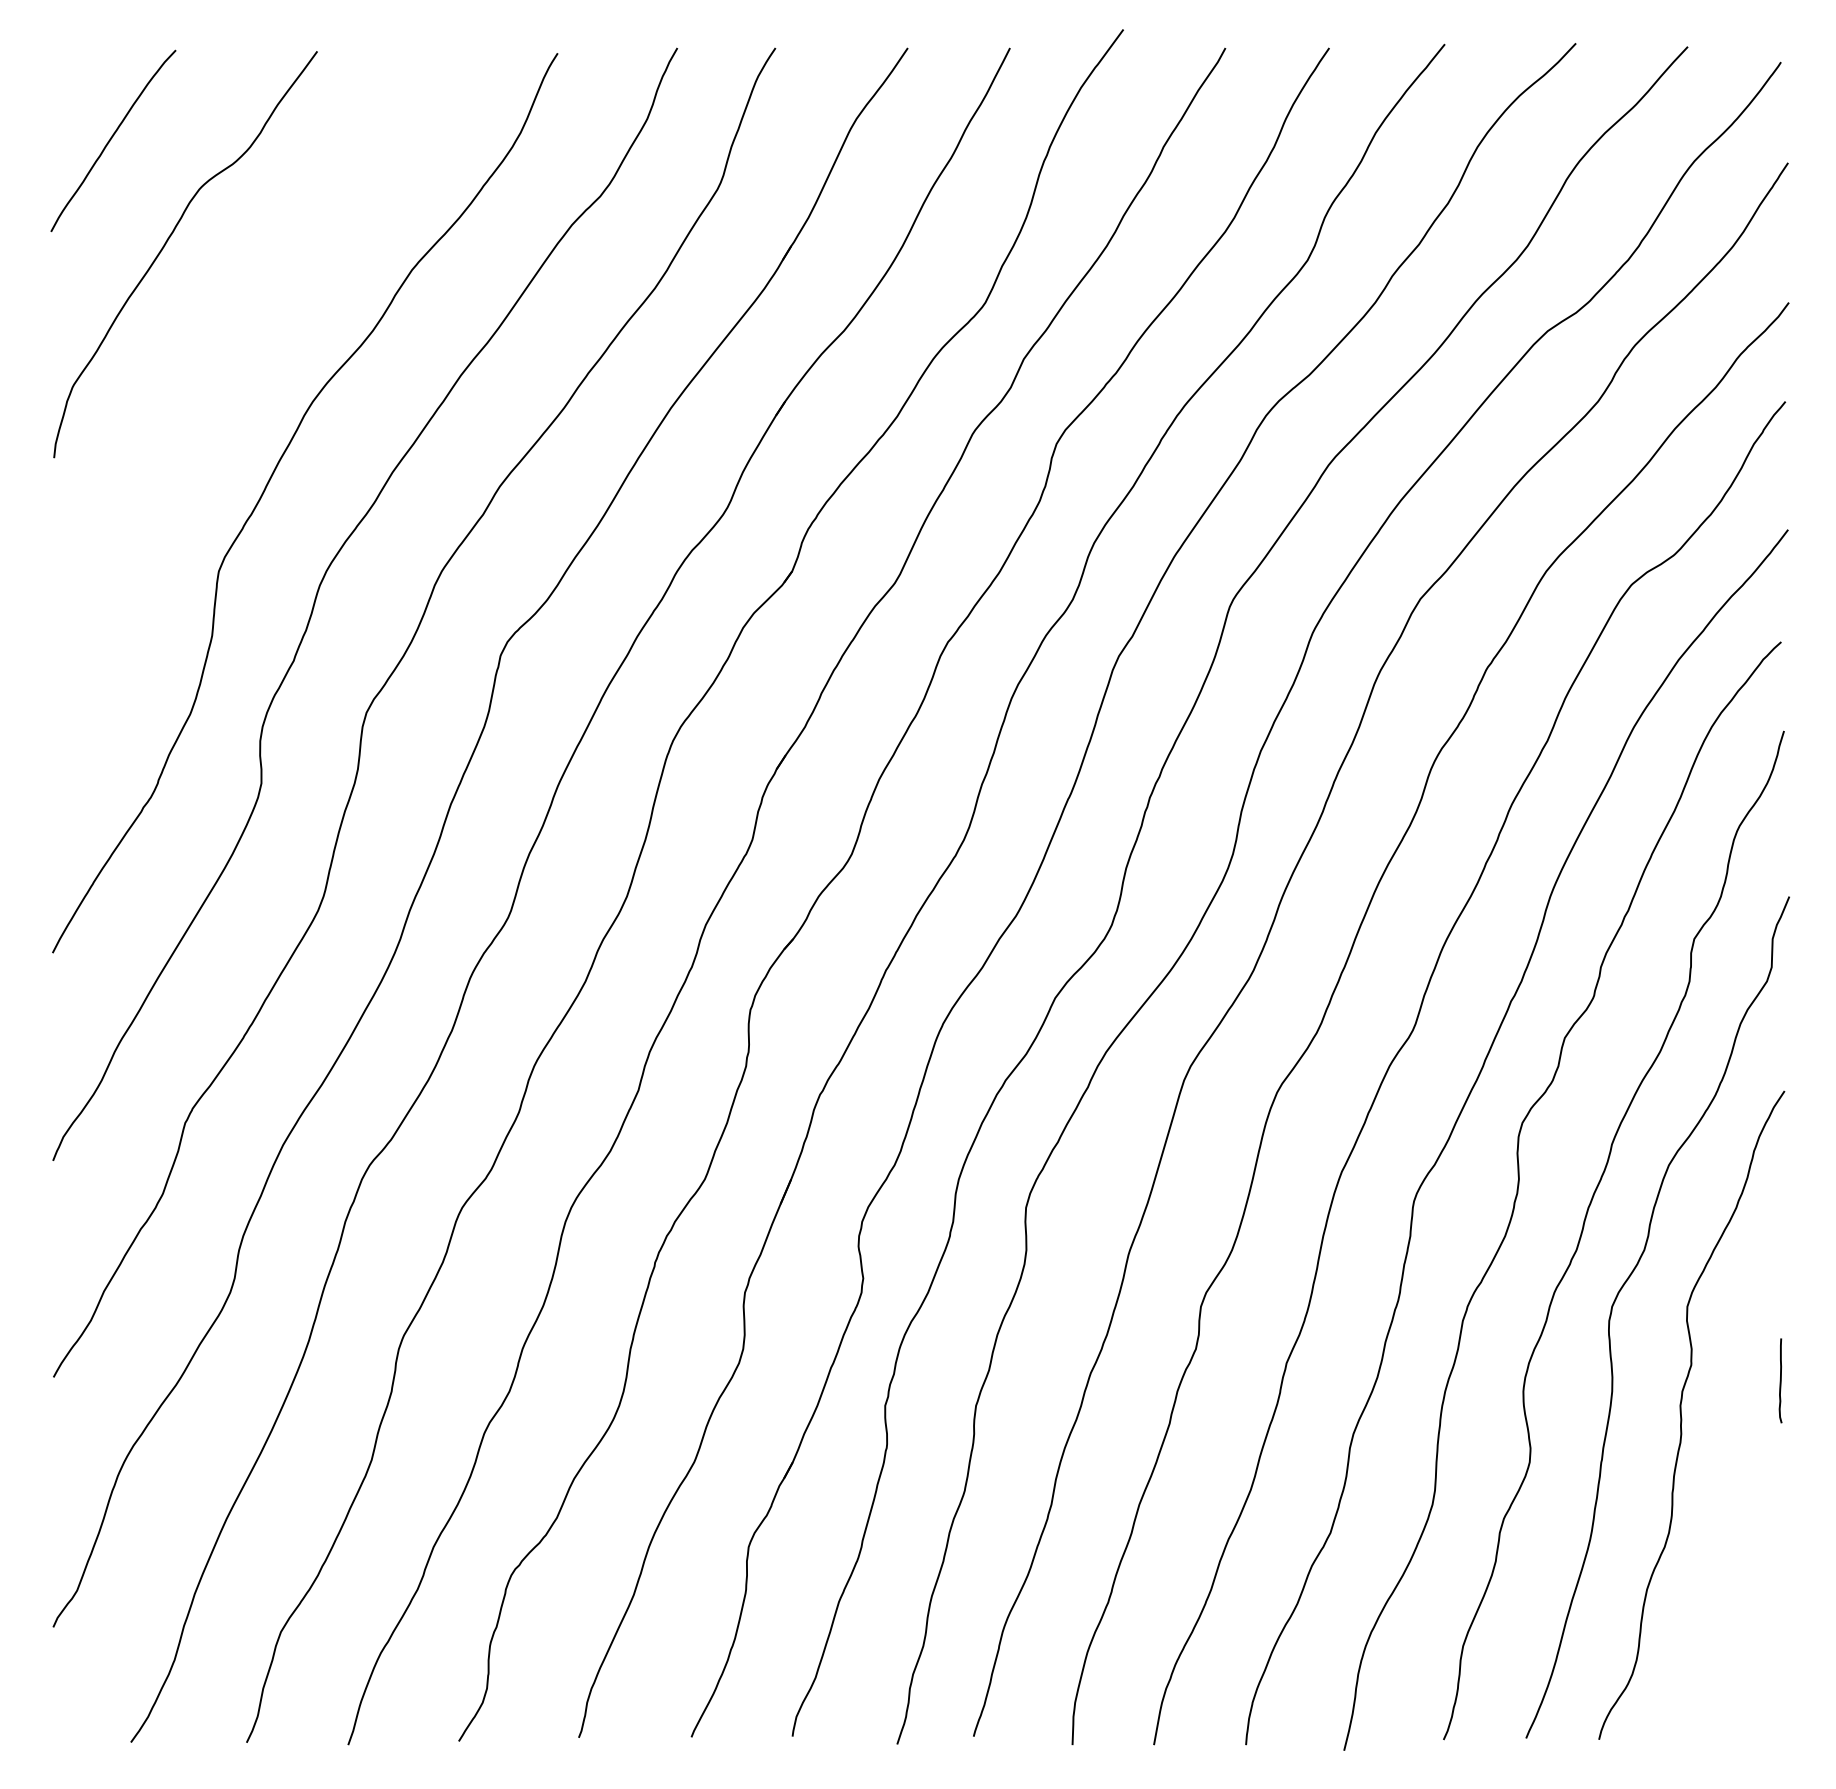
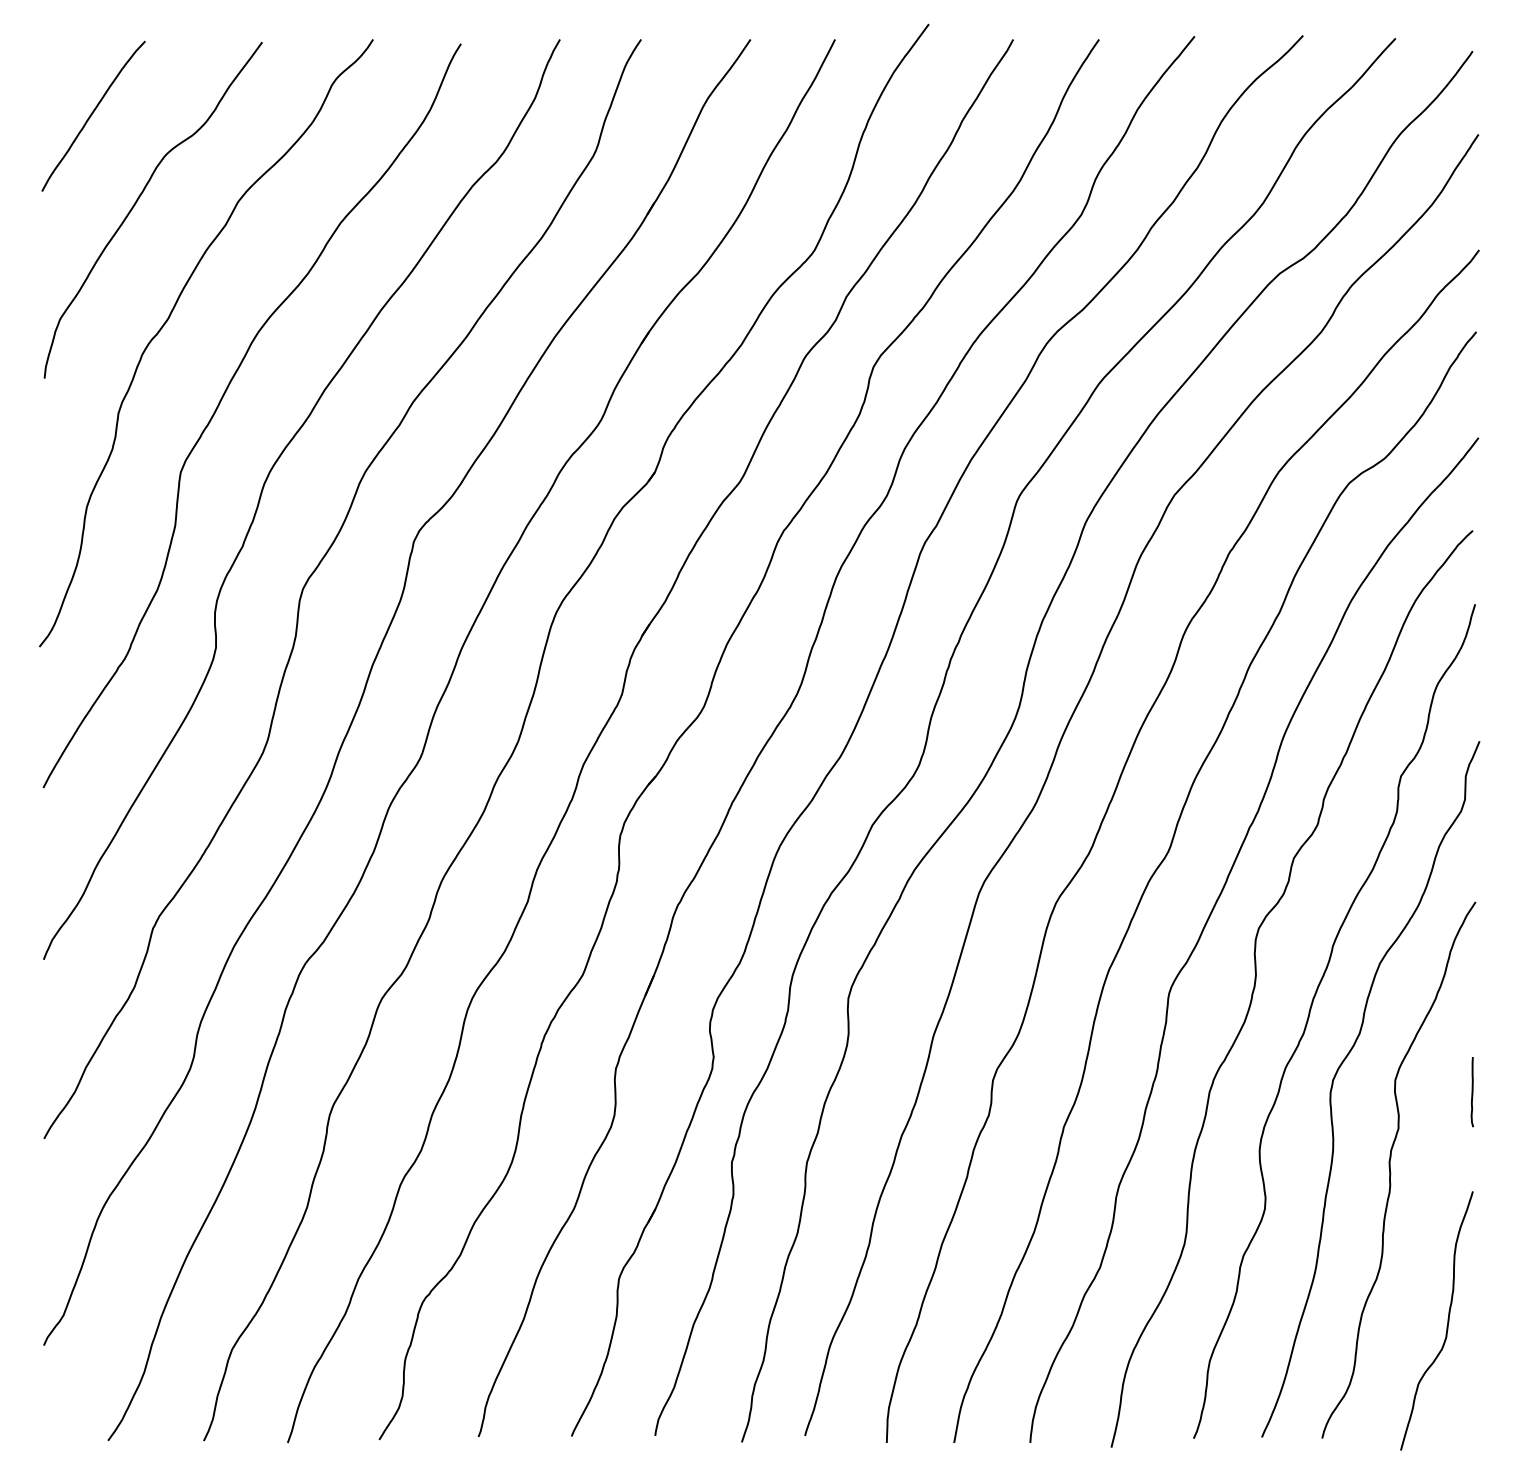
curve: (204, 386) -> (168, 319), added
curve: (1780, 1380) -> (1472, 1091), moved
curve: (1750, 1597) -> (1447, 1320), added

